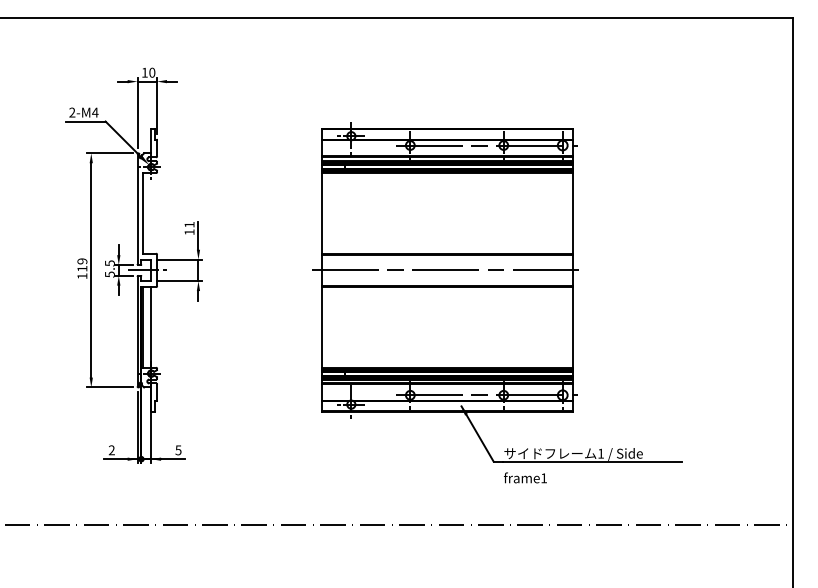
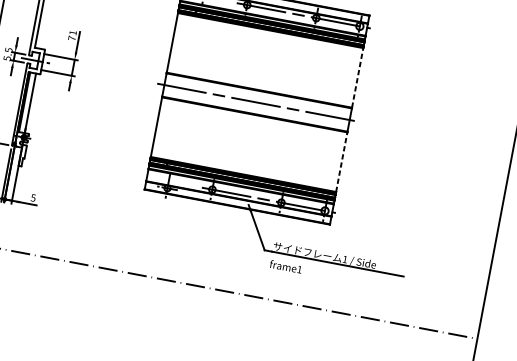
line: (572, 212) -> (357, 77), solid -> dashed
text: (189, 232) -> (71, 38), 11 -> 71
line: (572, 326) -> (341, 161), solid -> dashed

